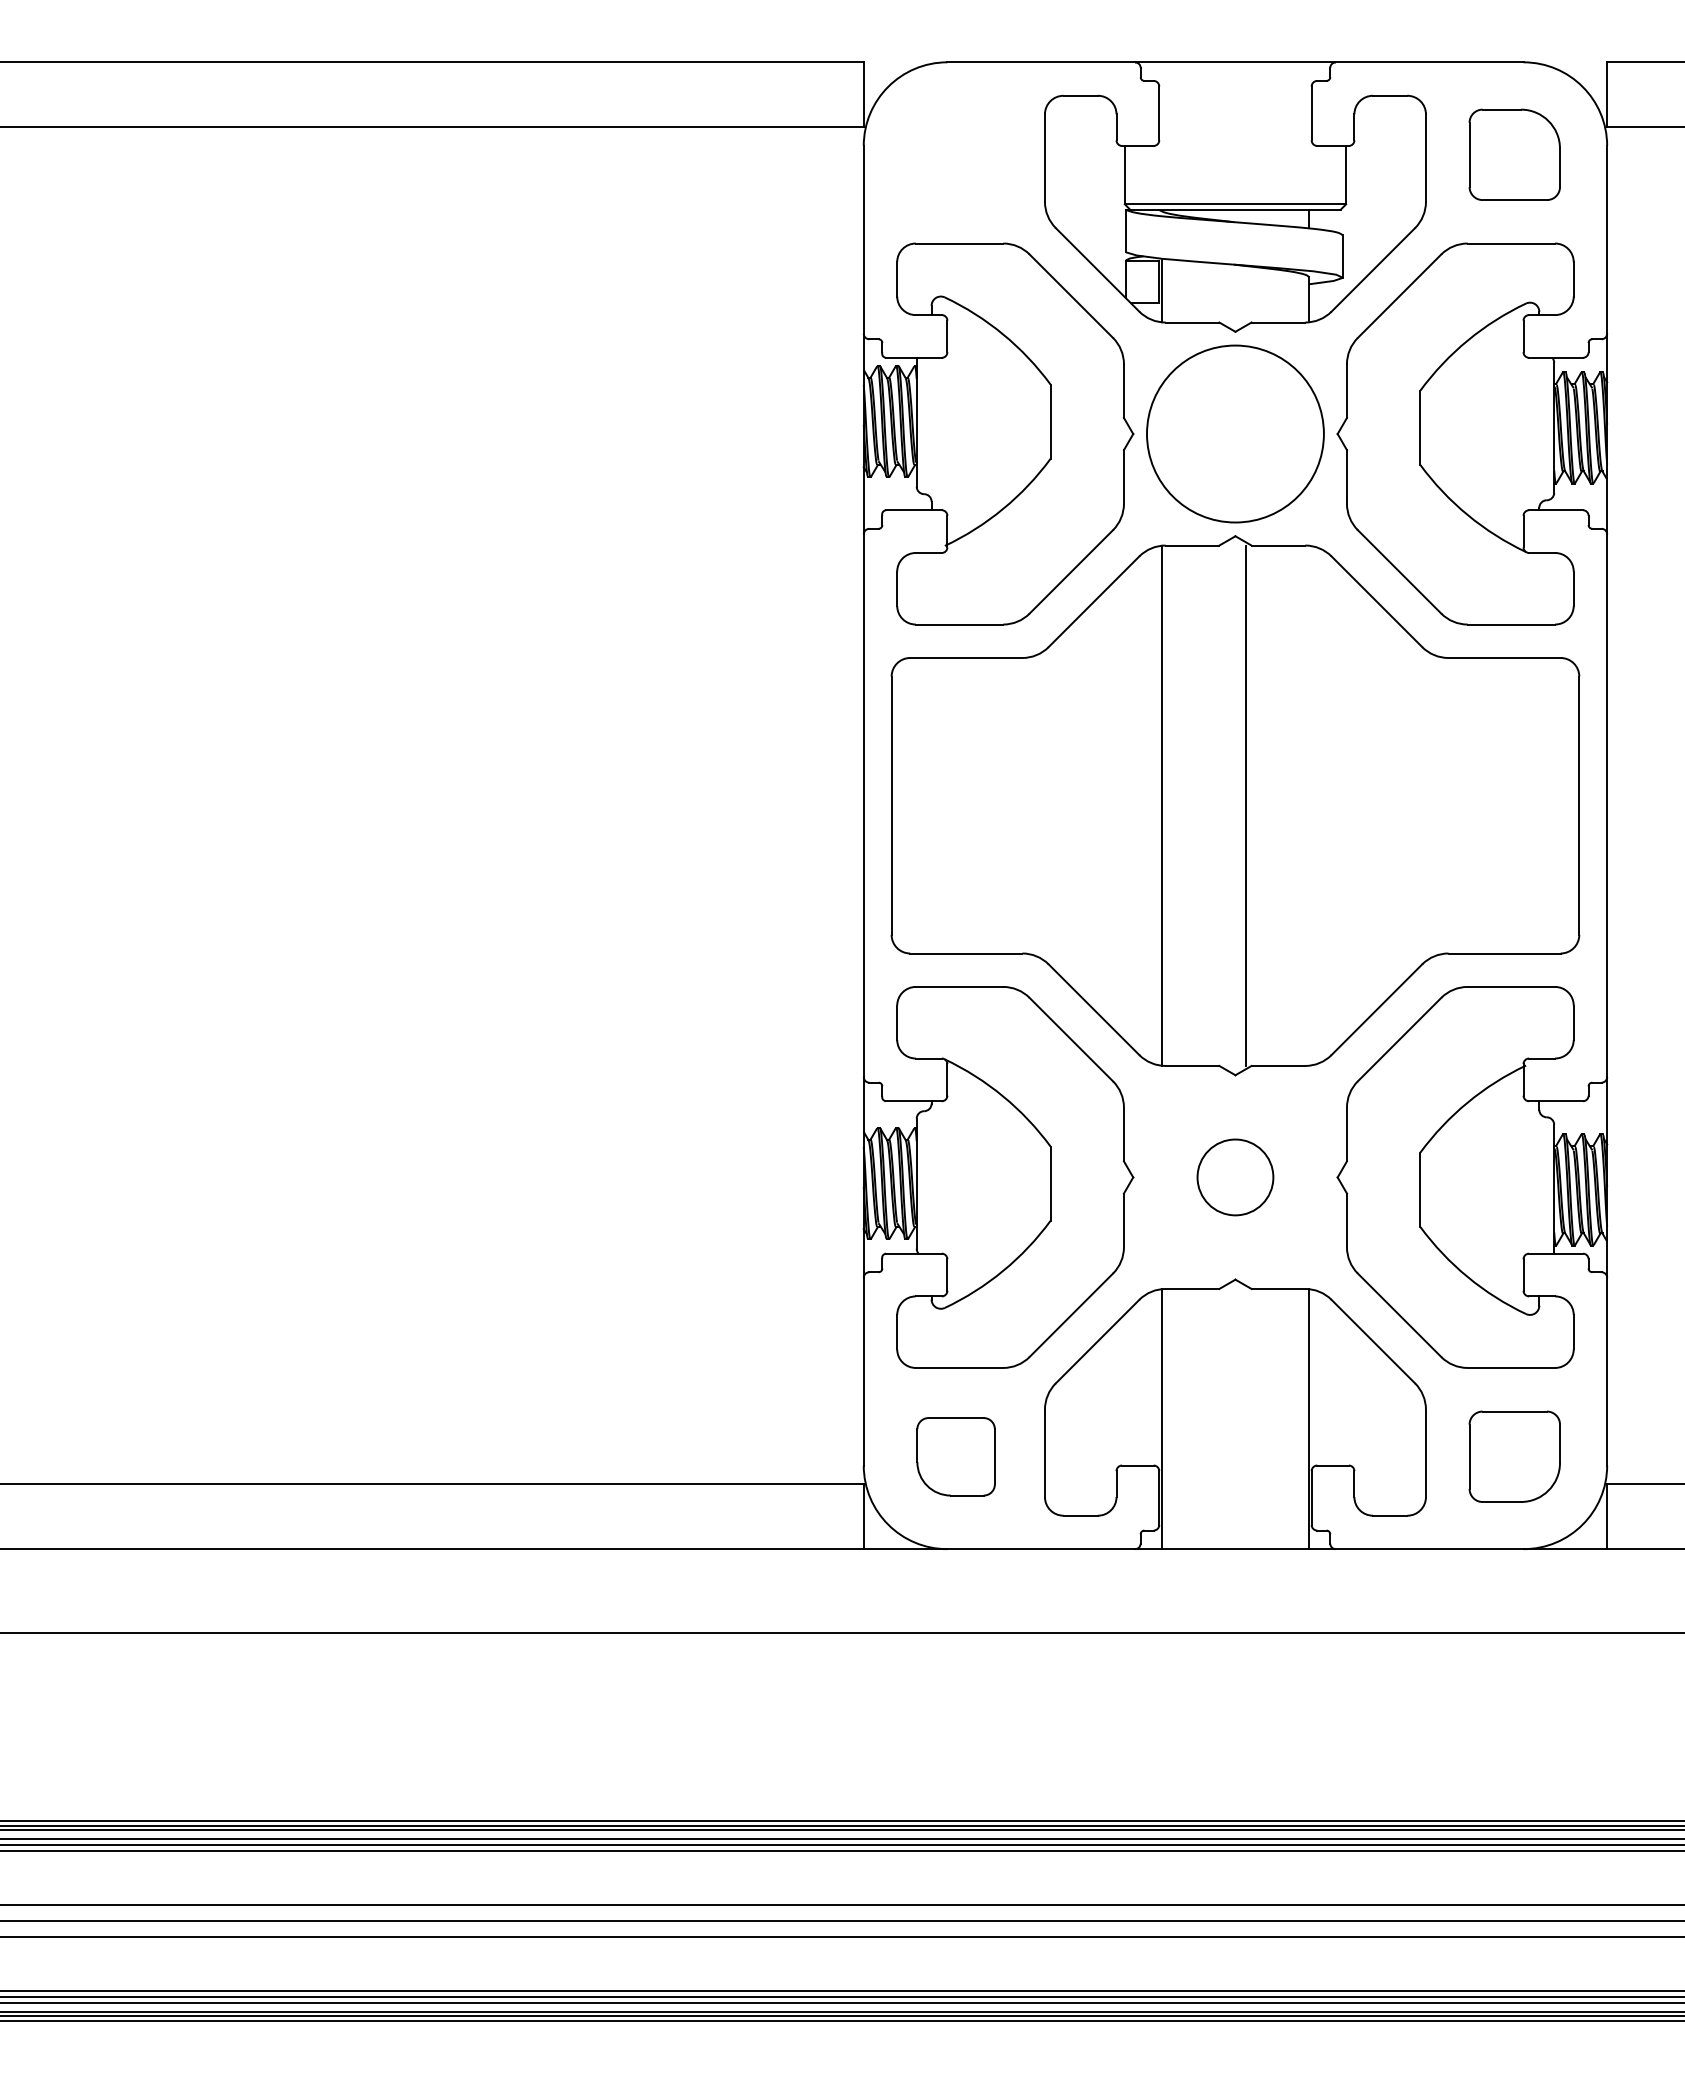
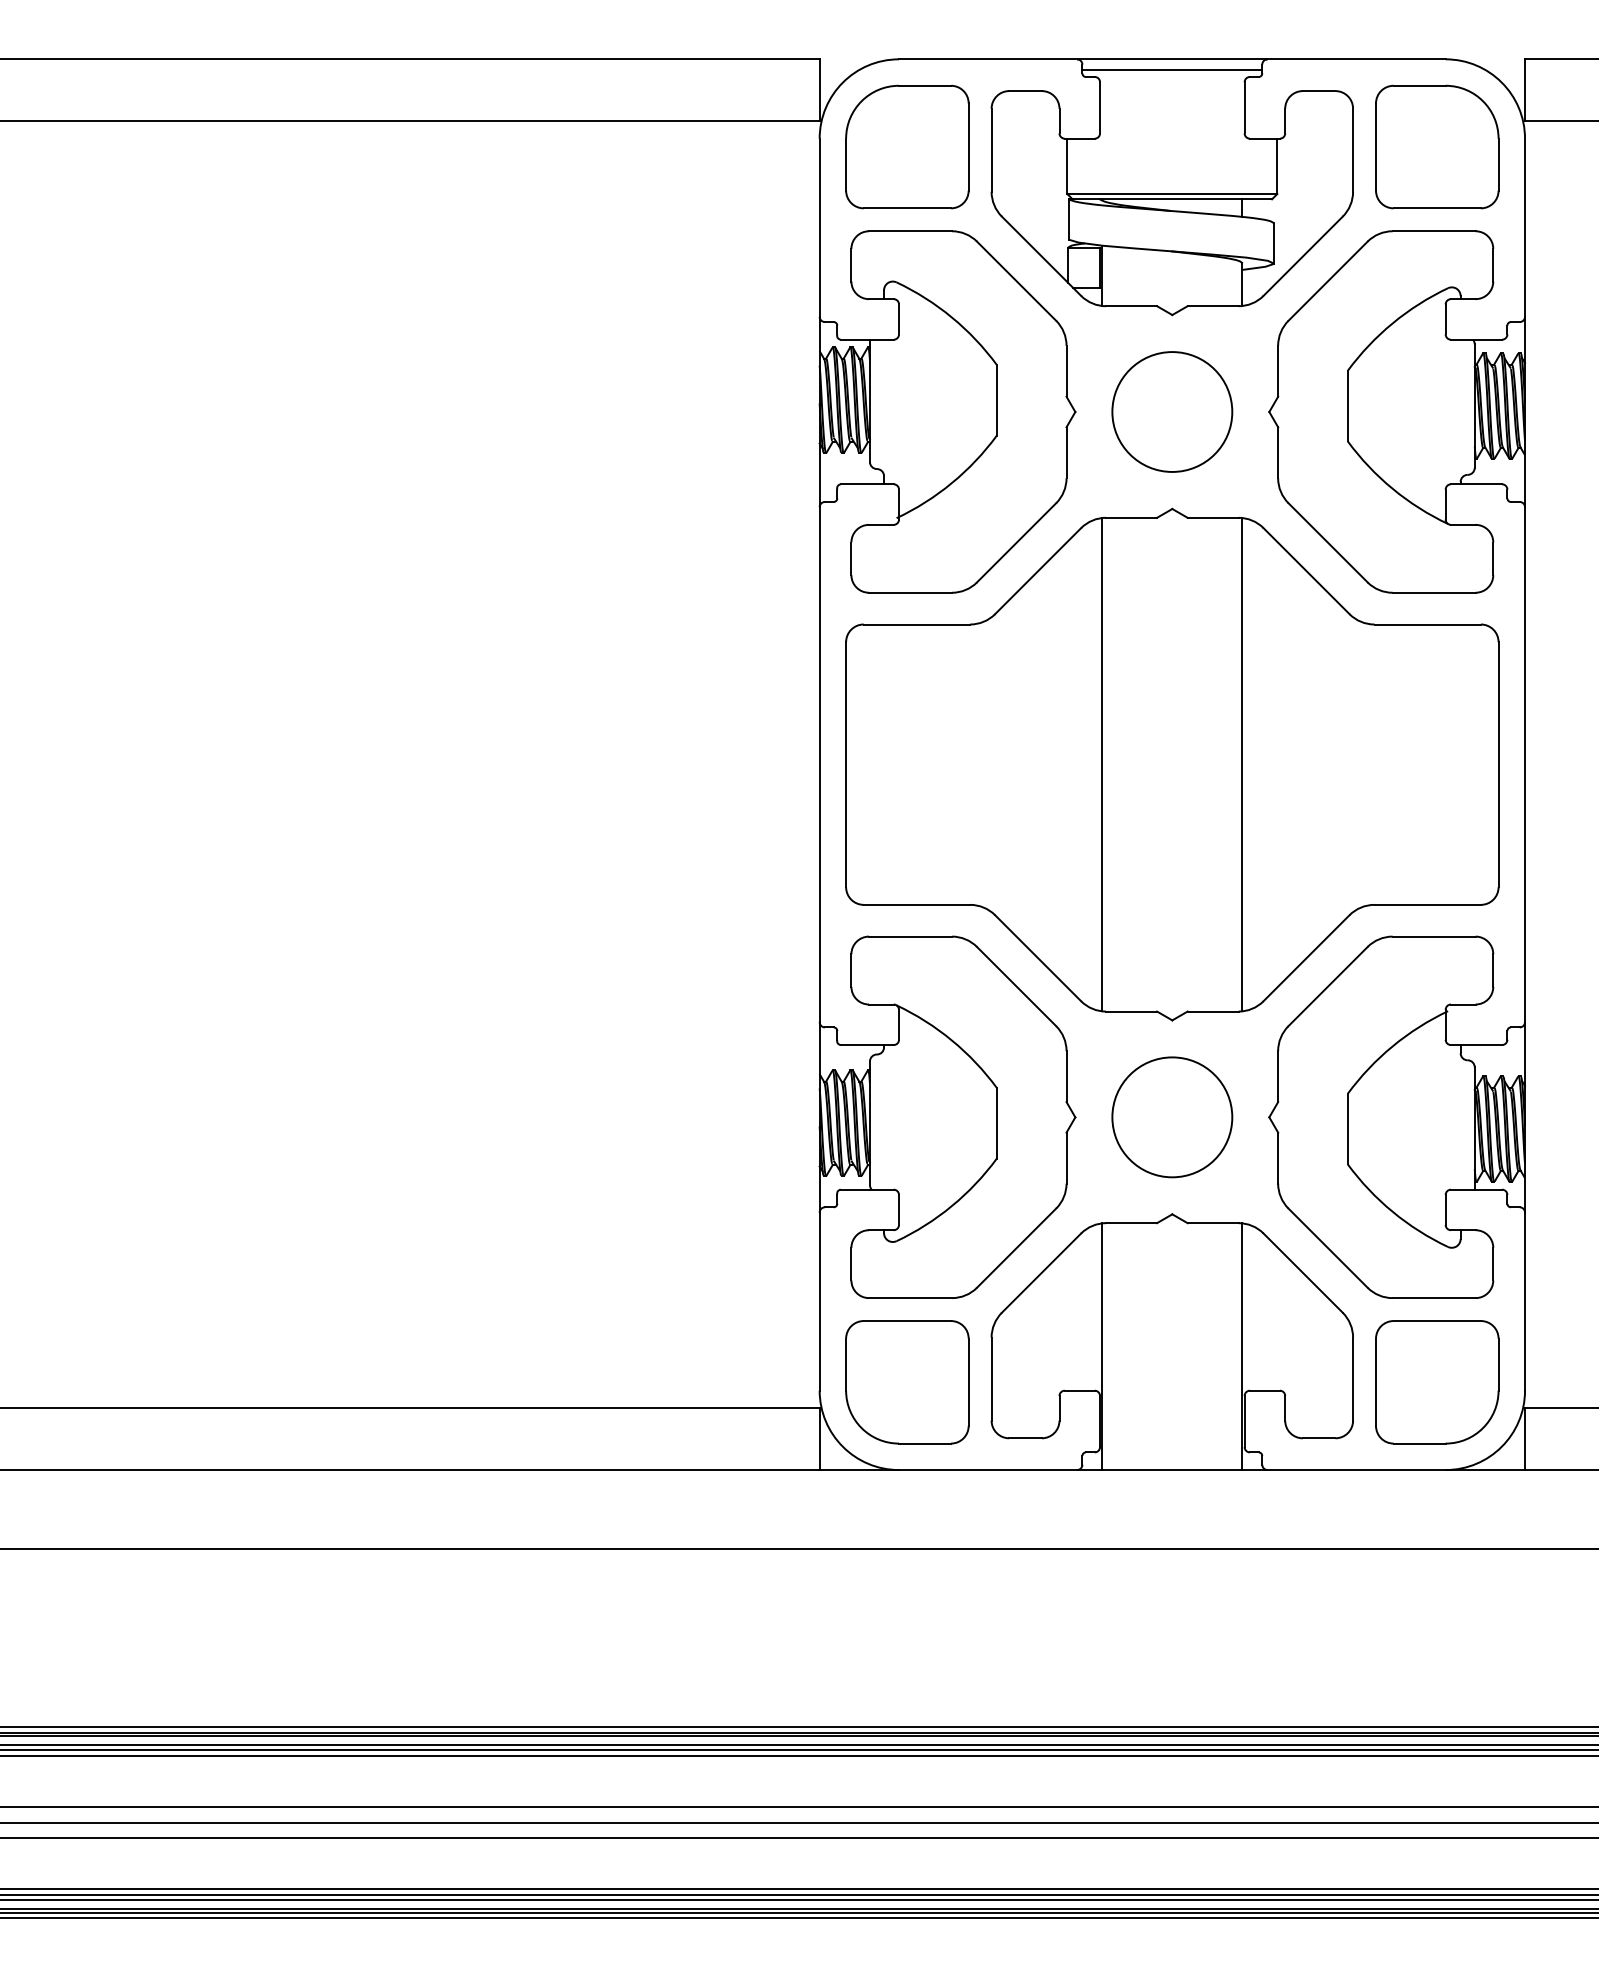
line: (1235, 73) -> (1172, 69), added
part: (955, 154) -> (906, 146), added
part: (1514, 154) -> (1437, 146), size x1.43
circle: (1235, 433) -> (1172, 411), size x0.71
line: (1246, 805) -> (1242, 764), moved
circle: (1235, 1177) -> (1172, 1117), size x1.67
part: (955, 1456) -> (906, 1382), size x1.67
part: (1514, 1456) -> (1437, 1382), size x1.43

